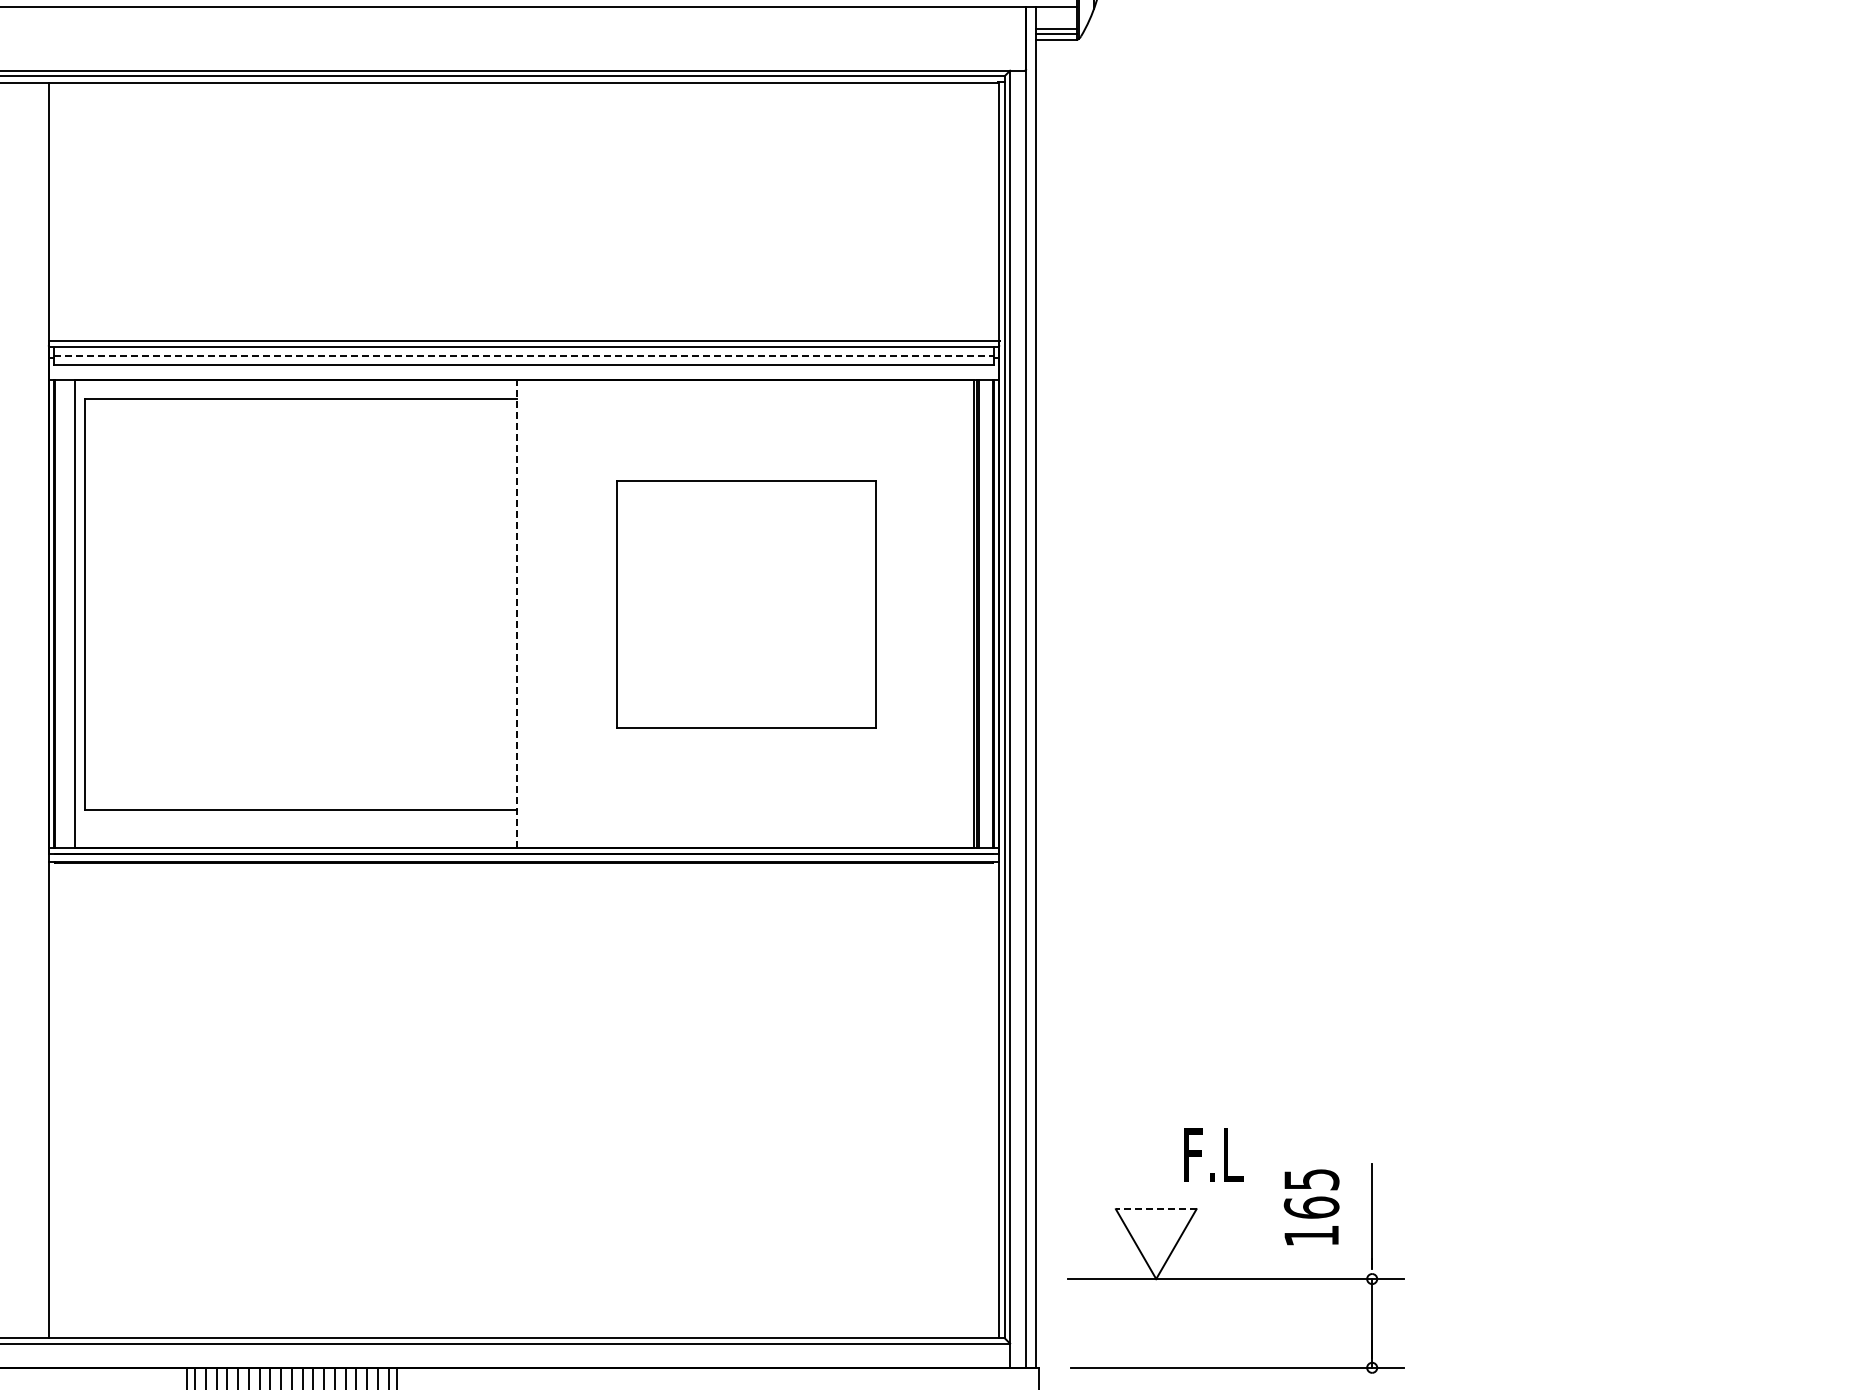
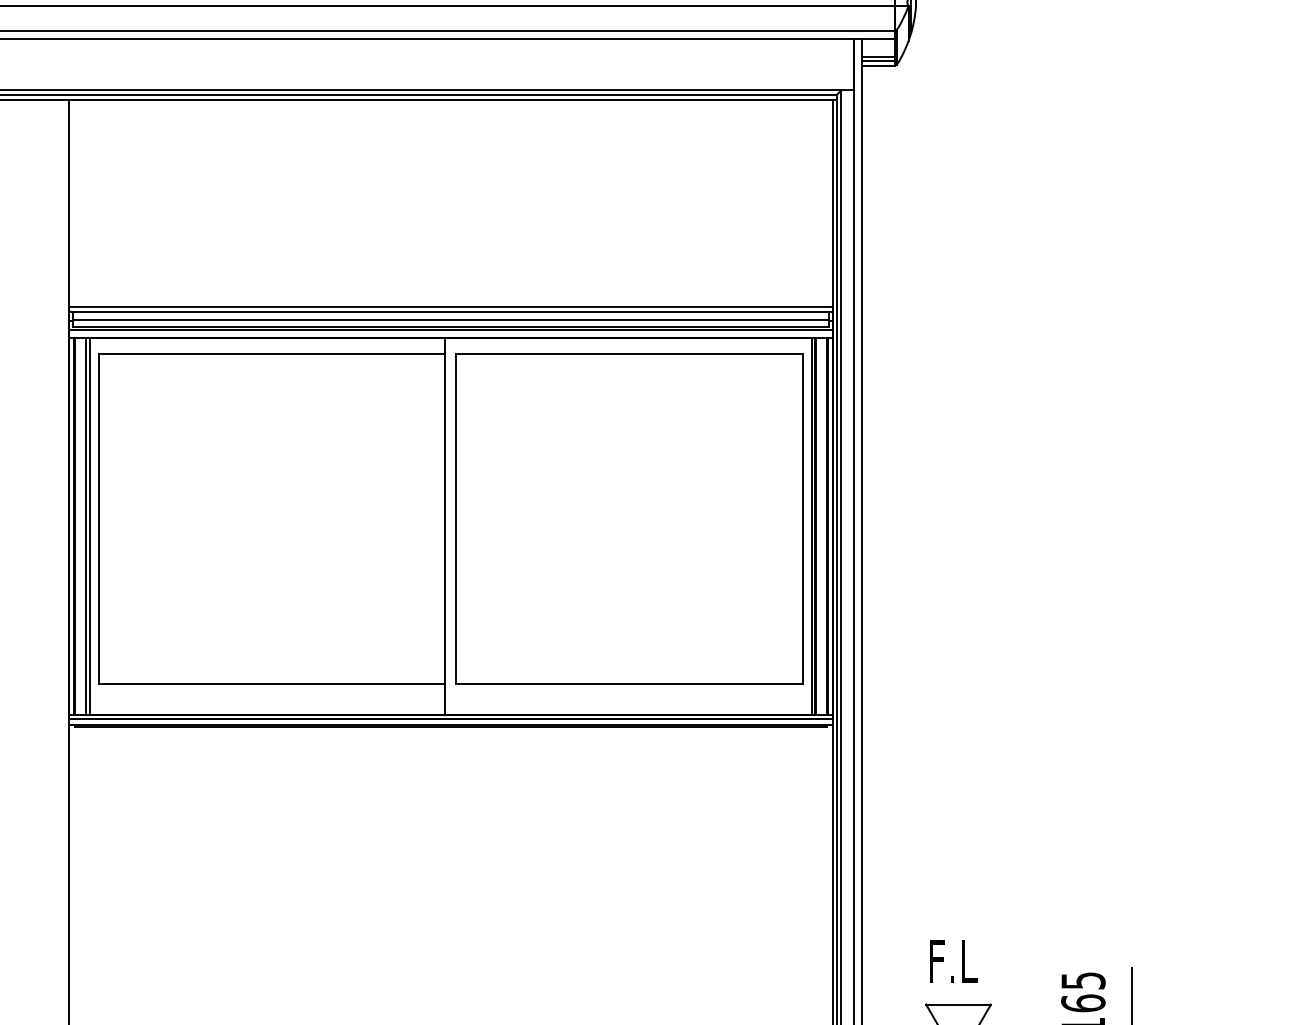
line: (524, 356) -> (451, 319), dashed -> solid
line: (523, 368) -> (450, 329), added
part: (746, 604) -> (629, 519), size x1.67
line: (68, 613) -> (85, 526), added
line: (516, 613) -> (444, 526), dashed -> solid
text: (1213, 1154) -> (953, 960), moved
line: (1155, 1209) -> (957, 1004), dashed -> solid

